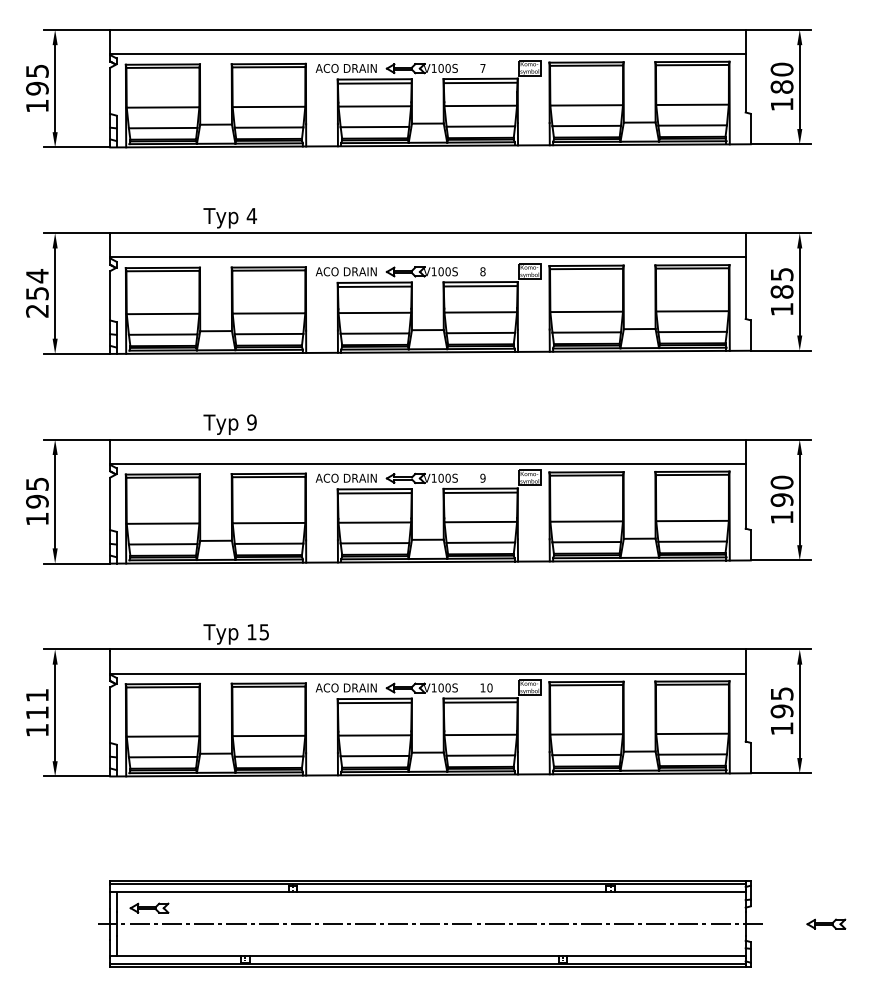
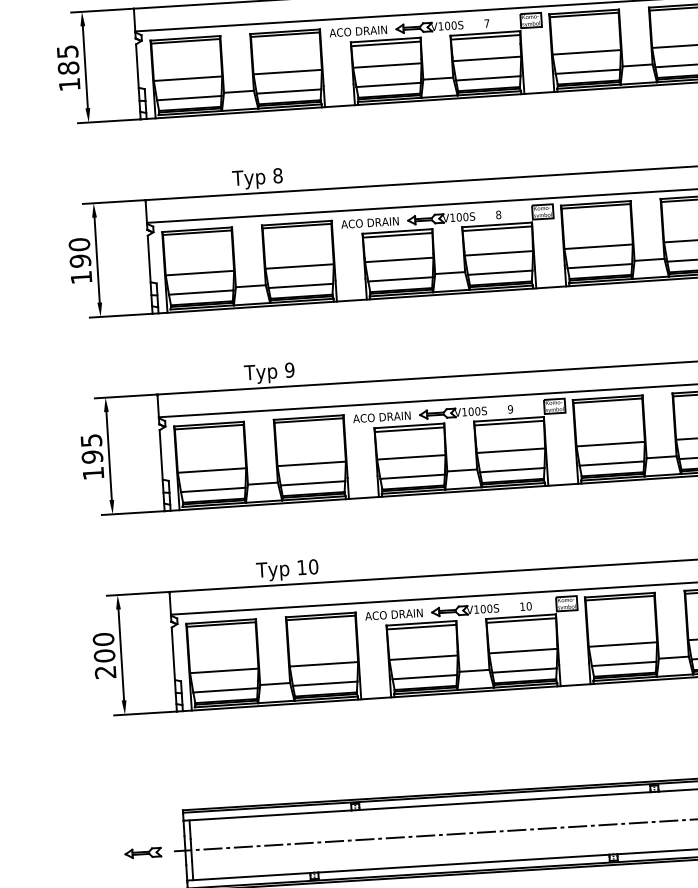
text: (37, 88) -> (68, 68), 195 -> 185
text: (251, 215) -> (277, 175), 4 -> 8
text: (37, 293) -> (80, 261), 254 -> 190
text: (264, 632) -> (313, 567), 15 -> 10
text: (37, 712) -> (104, 655), 111 -> 200
part: (149, 907) -> (143, 852), moved

